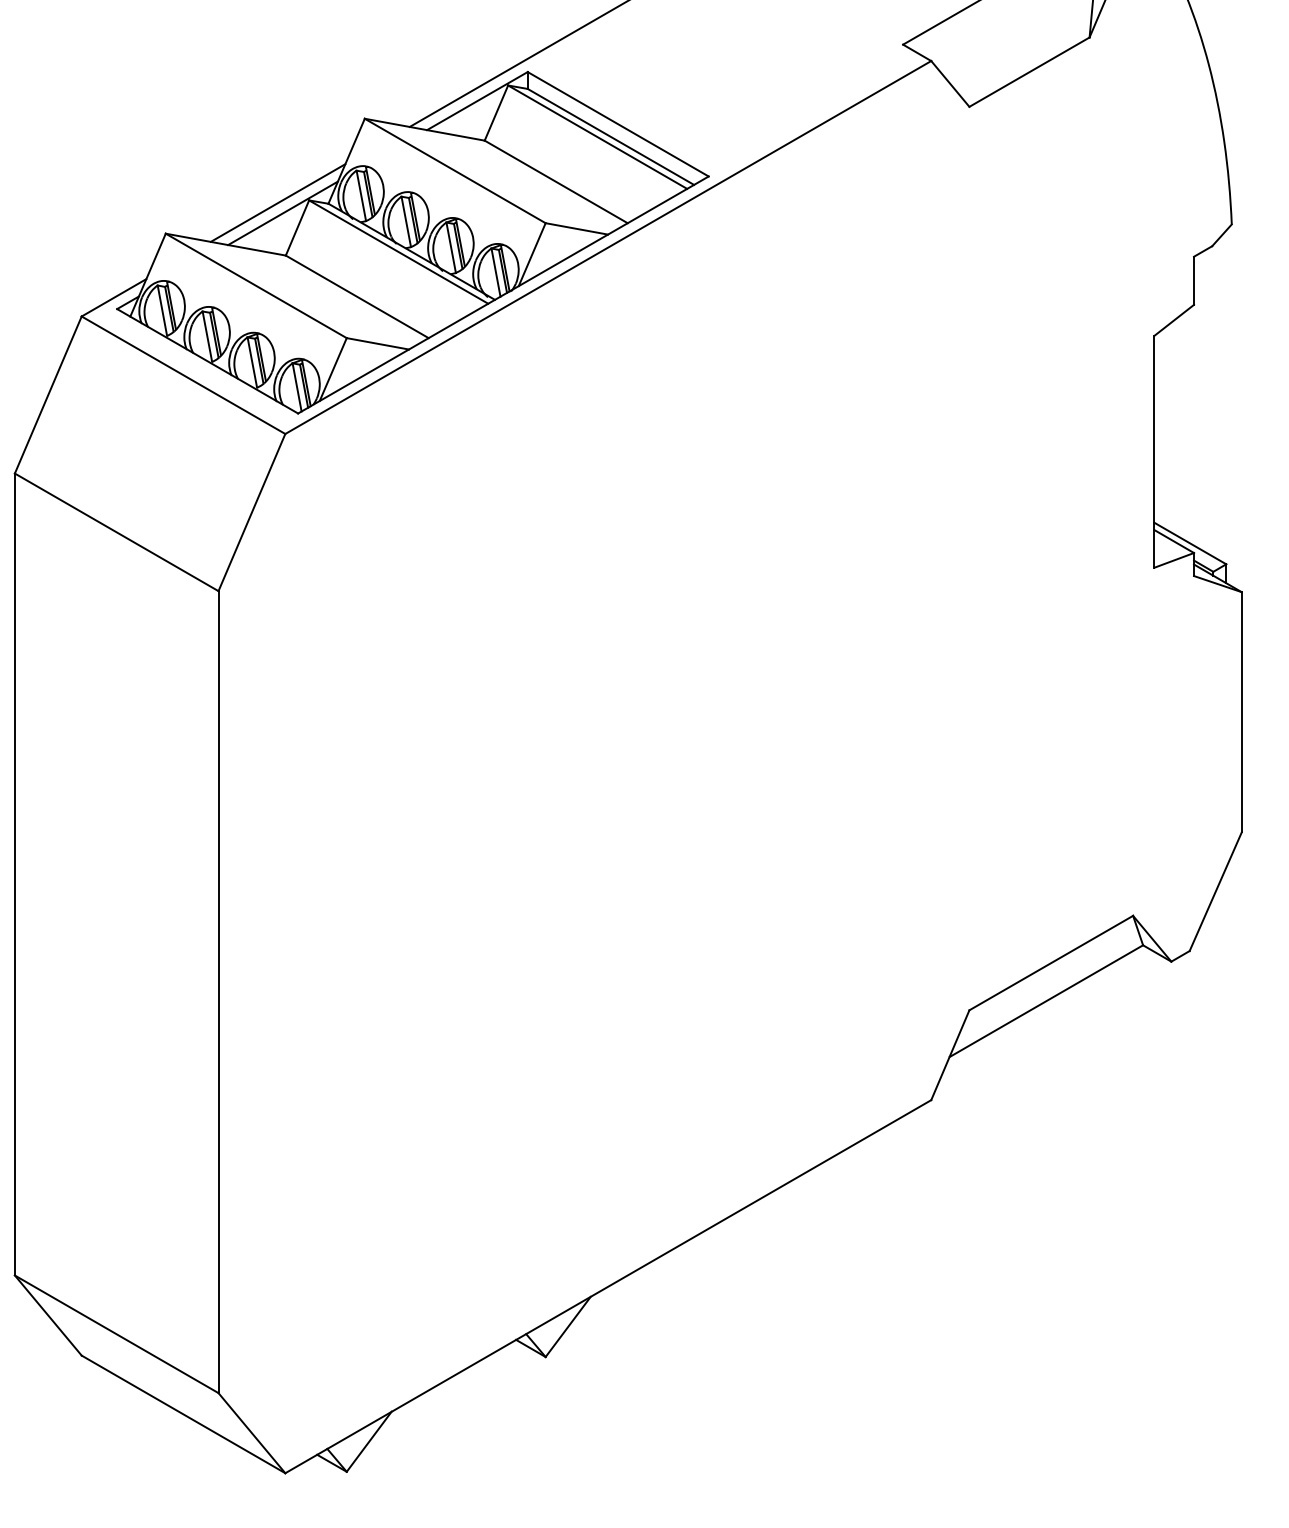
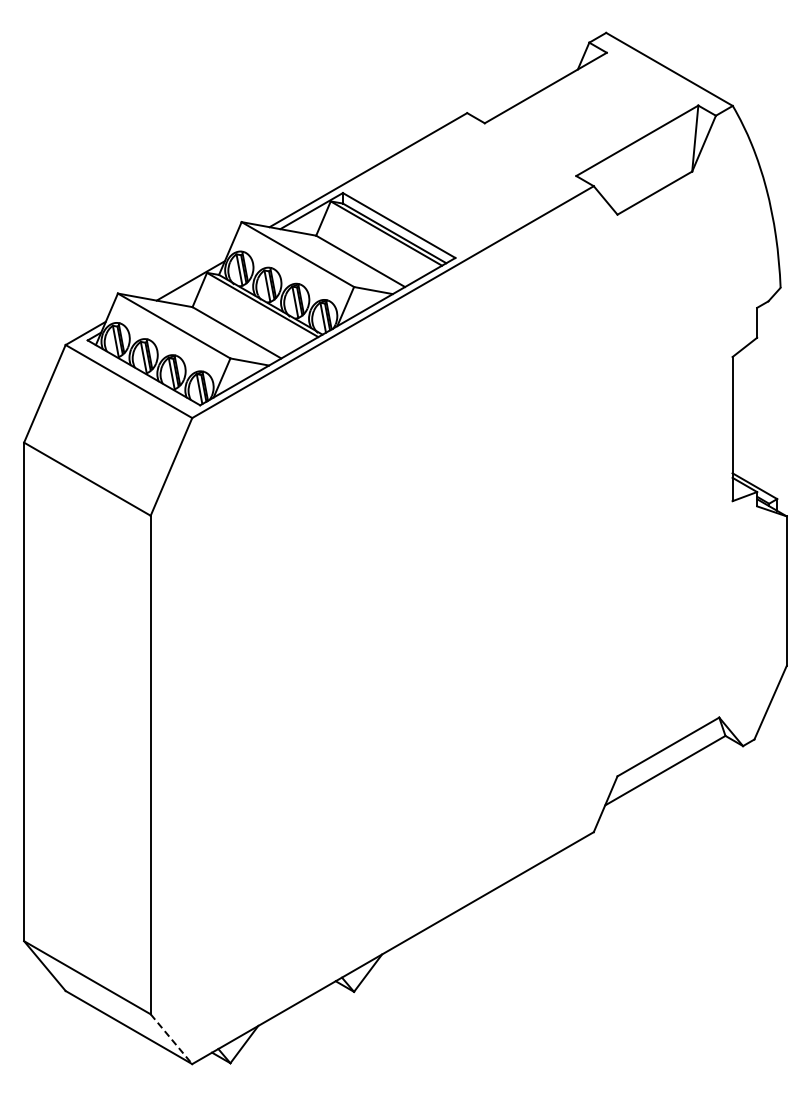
line: (277, 203) -> (187, 274), removed
line: (251, 1433) -> (171, 1039), solid -> dashed

